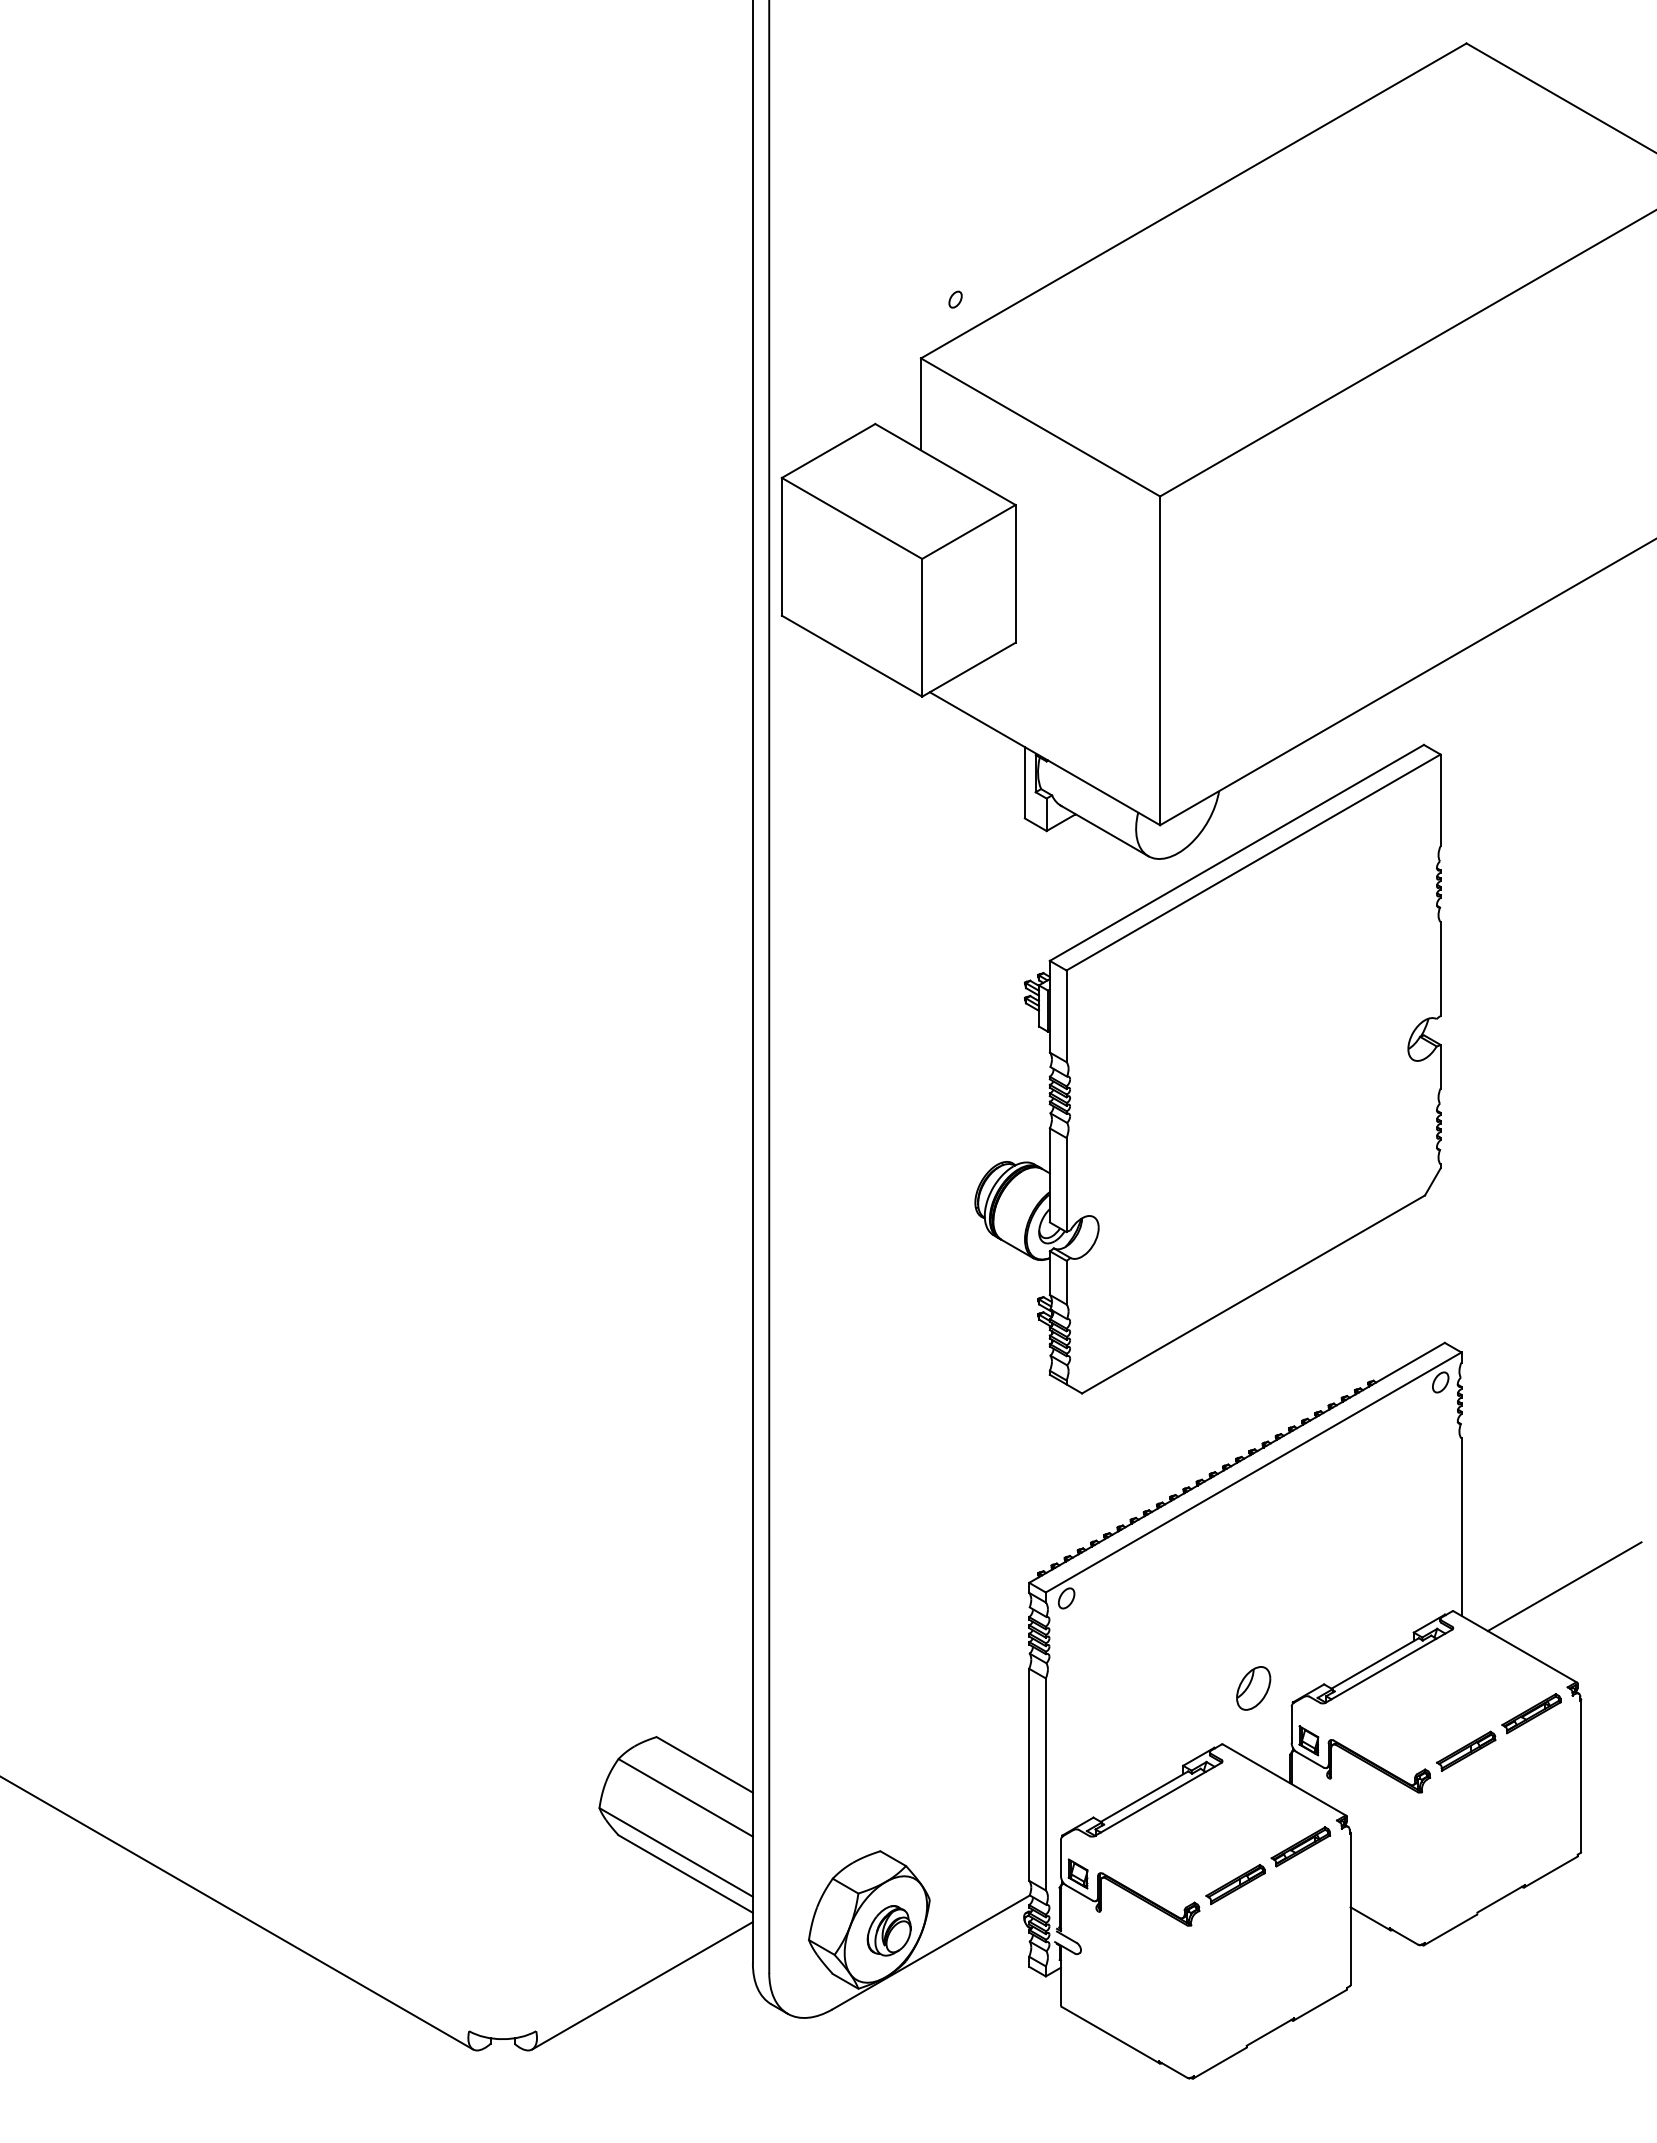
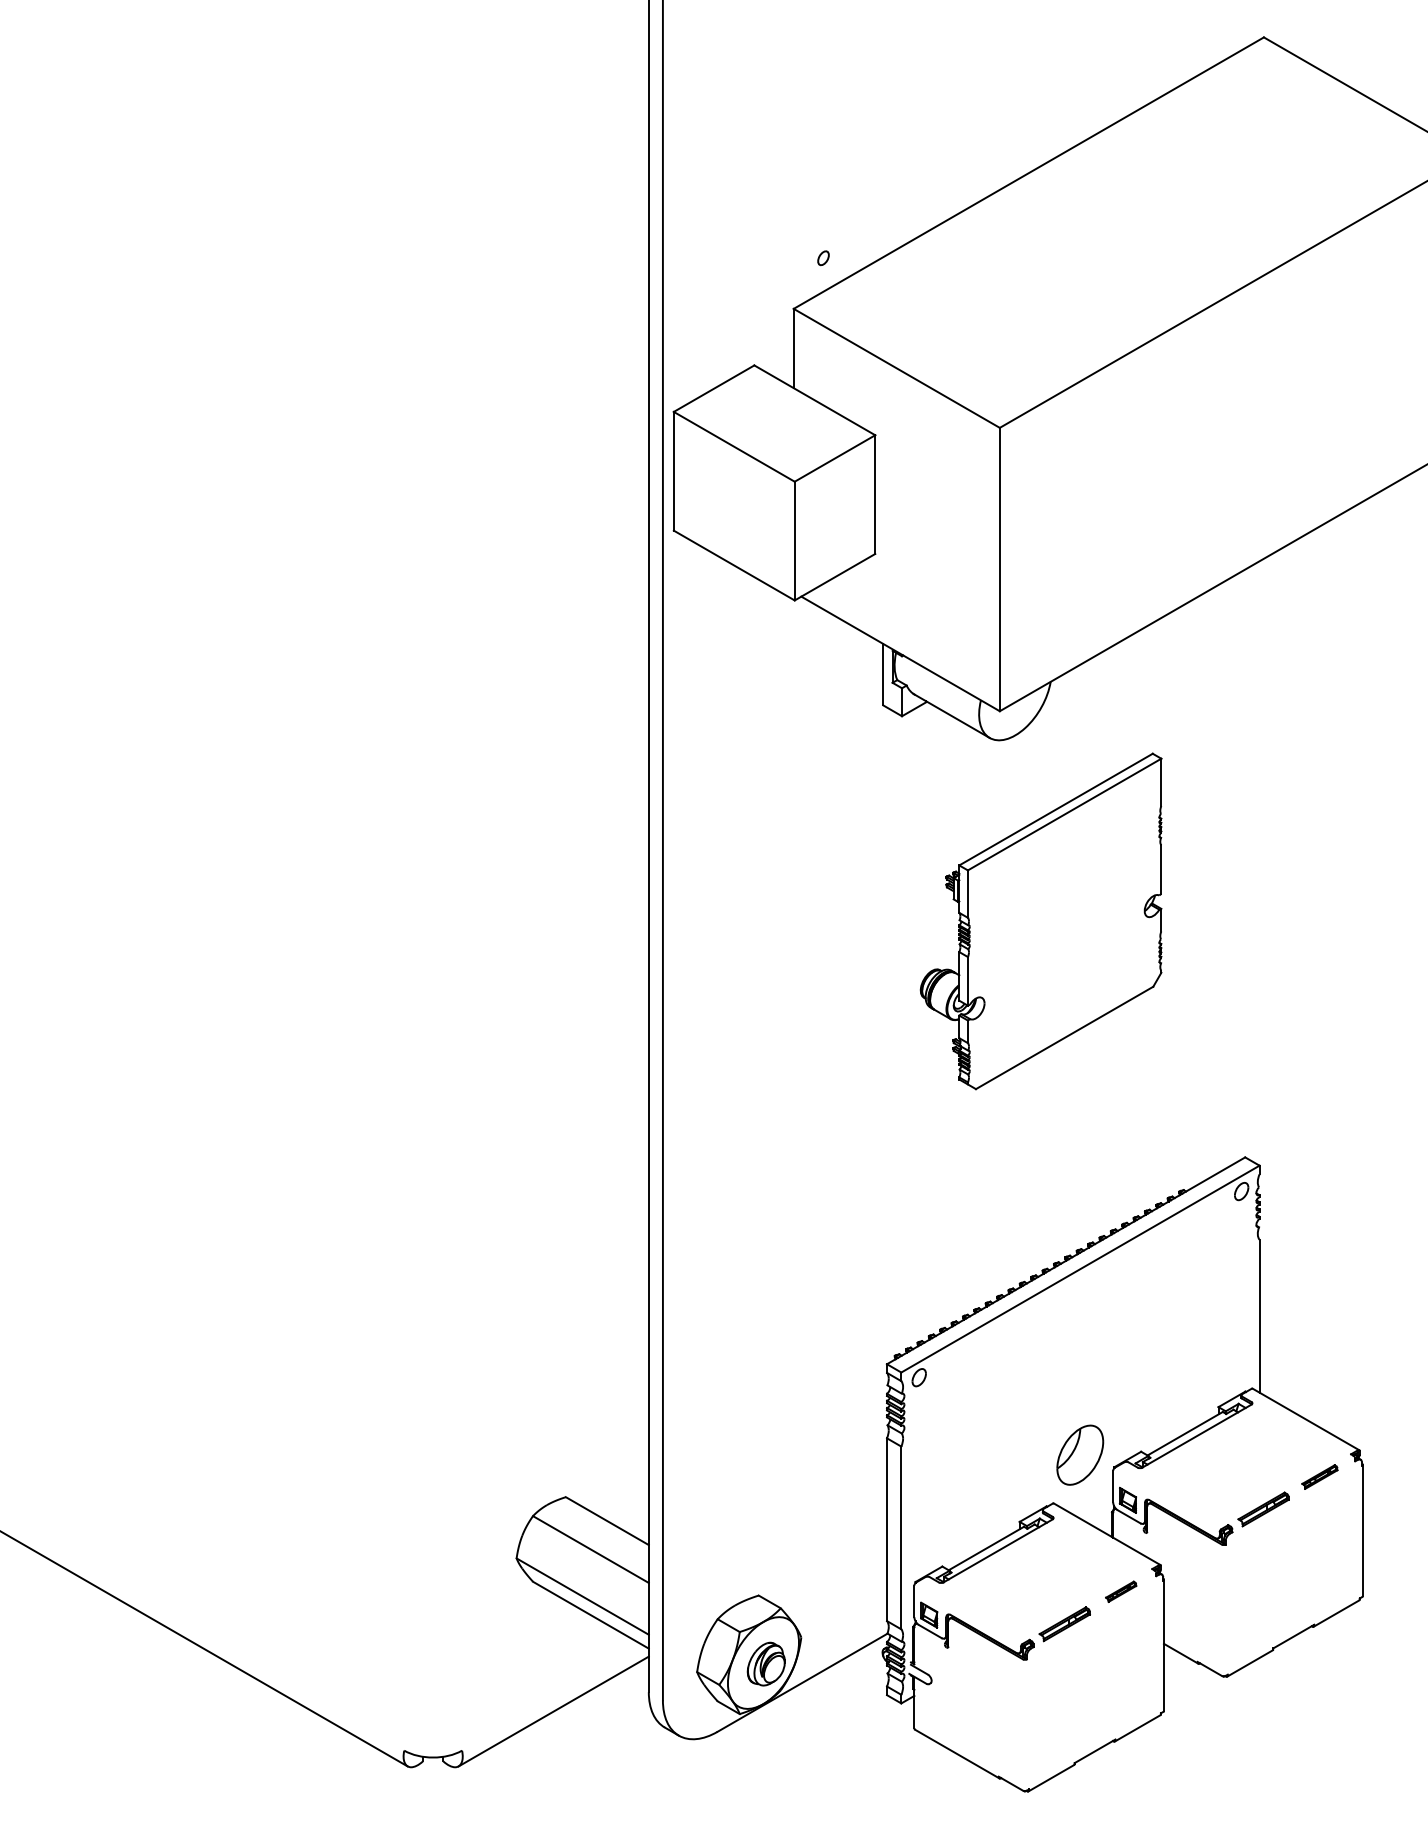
part: (1207, 1068) -> (1040, 920), size x0.6
line: (1564, 1586) -> (1348, 1367), removed
part: (1253, 1688) -> (1080, 1455), size x1.6
part: (1531, 1713) -> (1319, 1476), size x0.7
part: (1300, 1846) -> (1120, 1591), size x0.6

